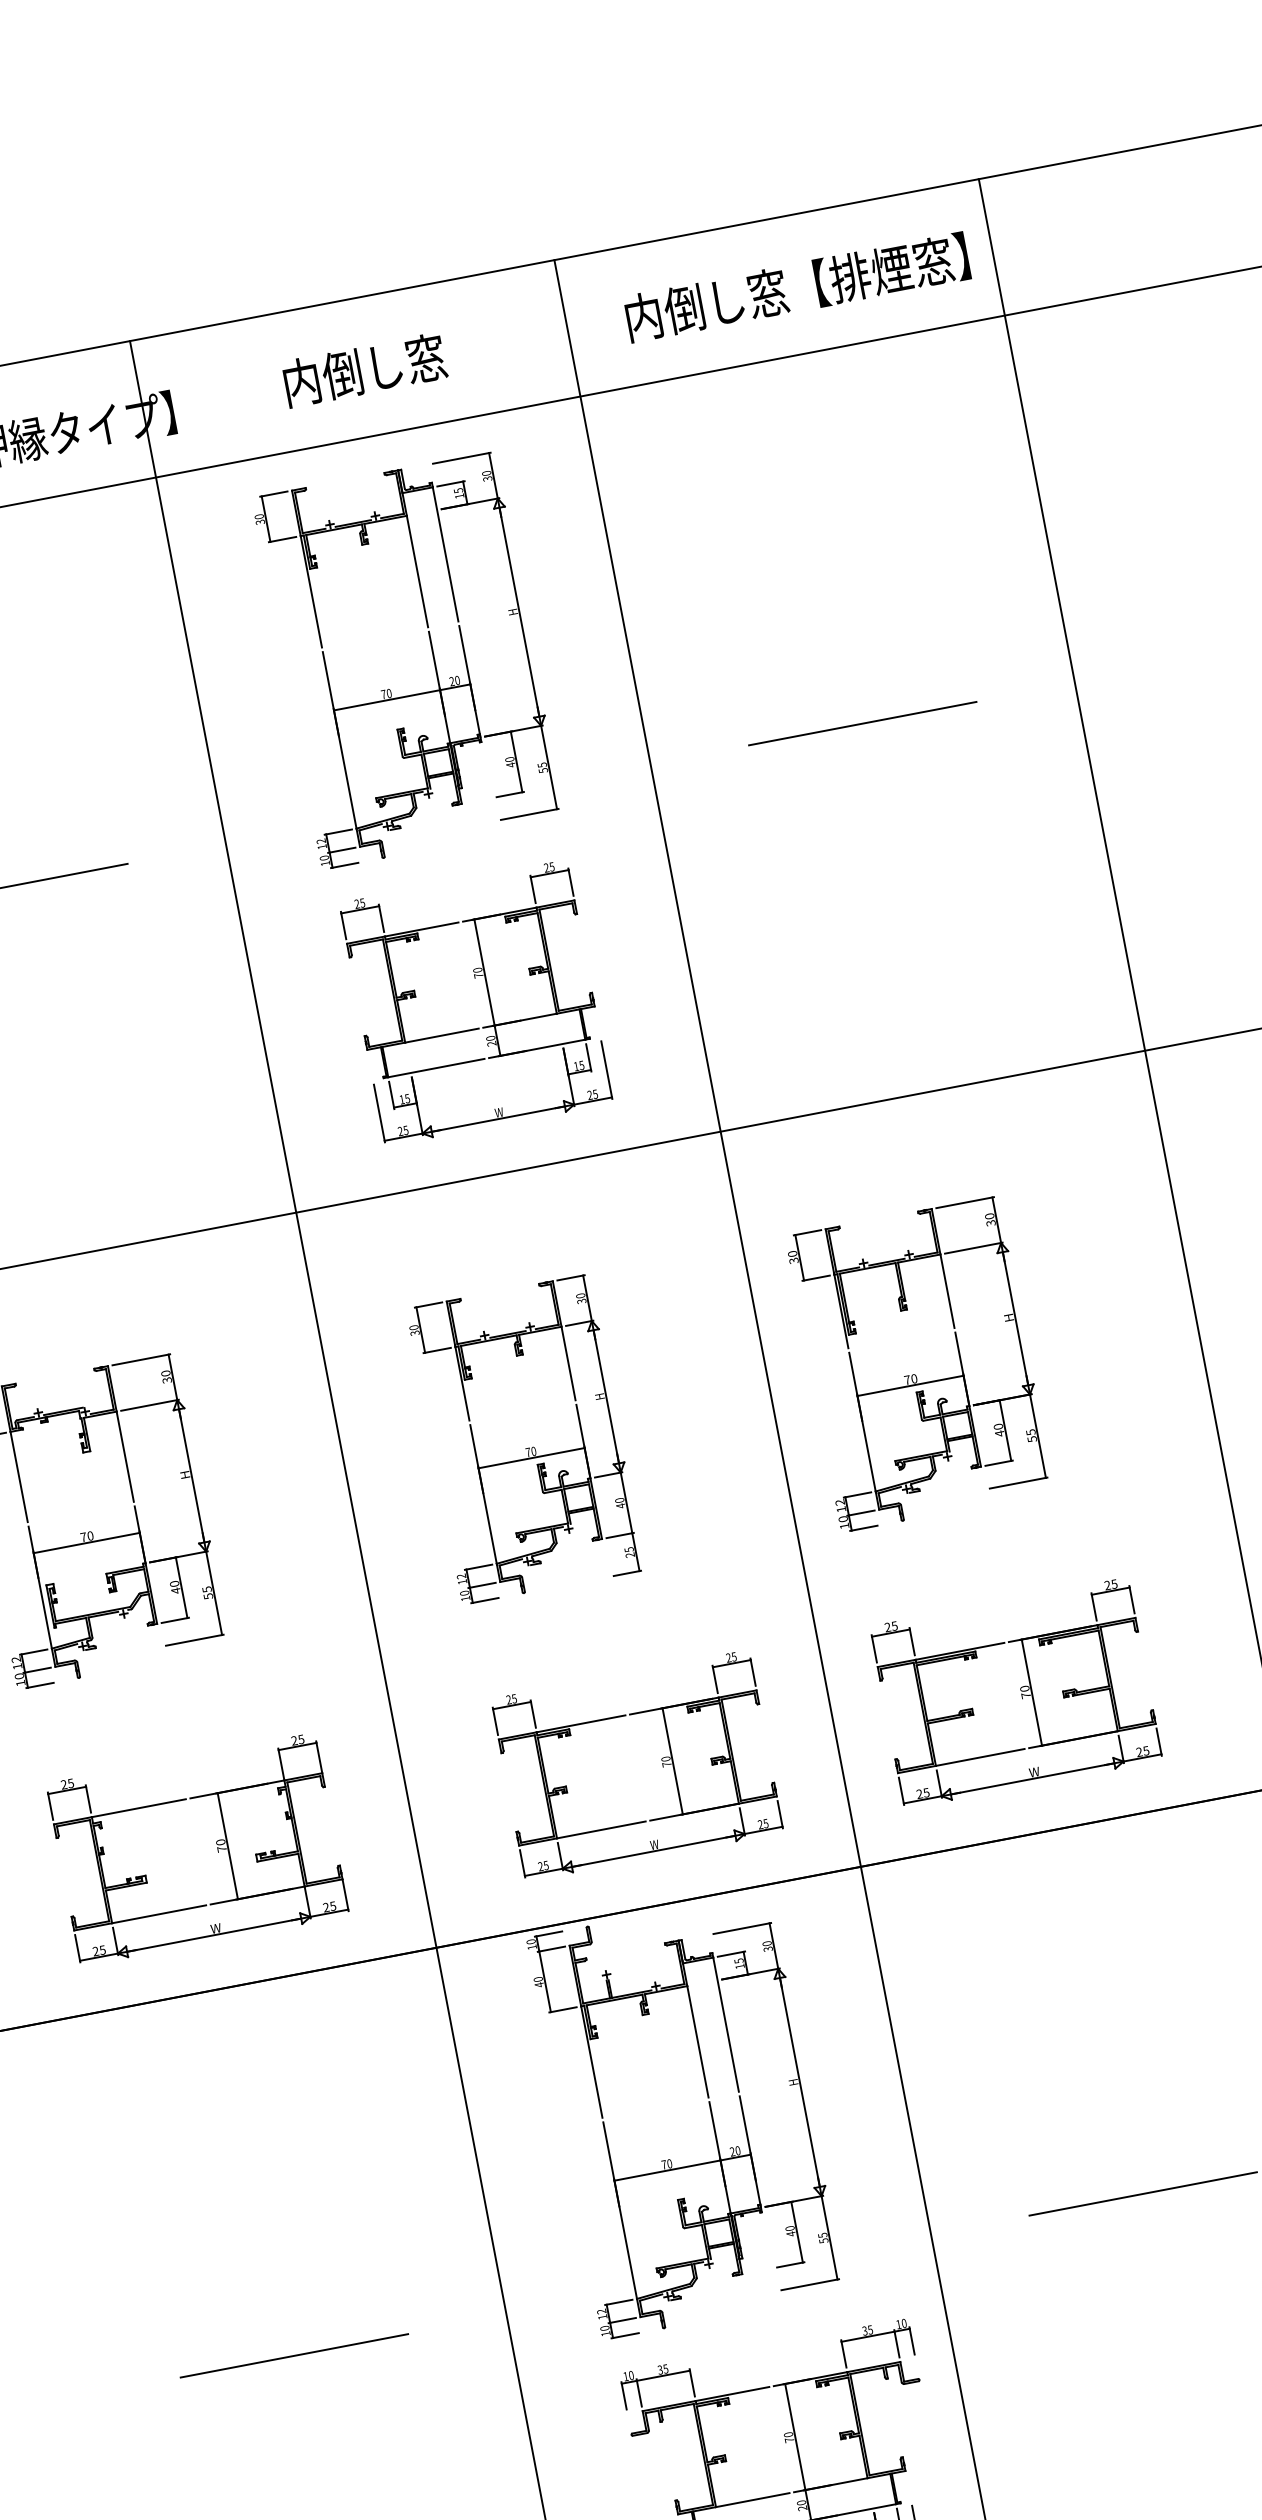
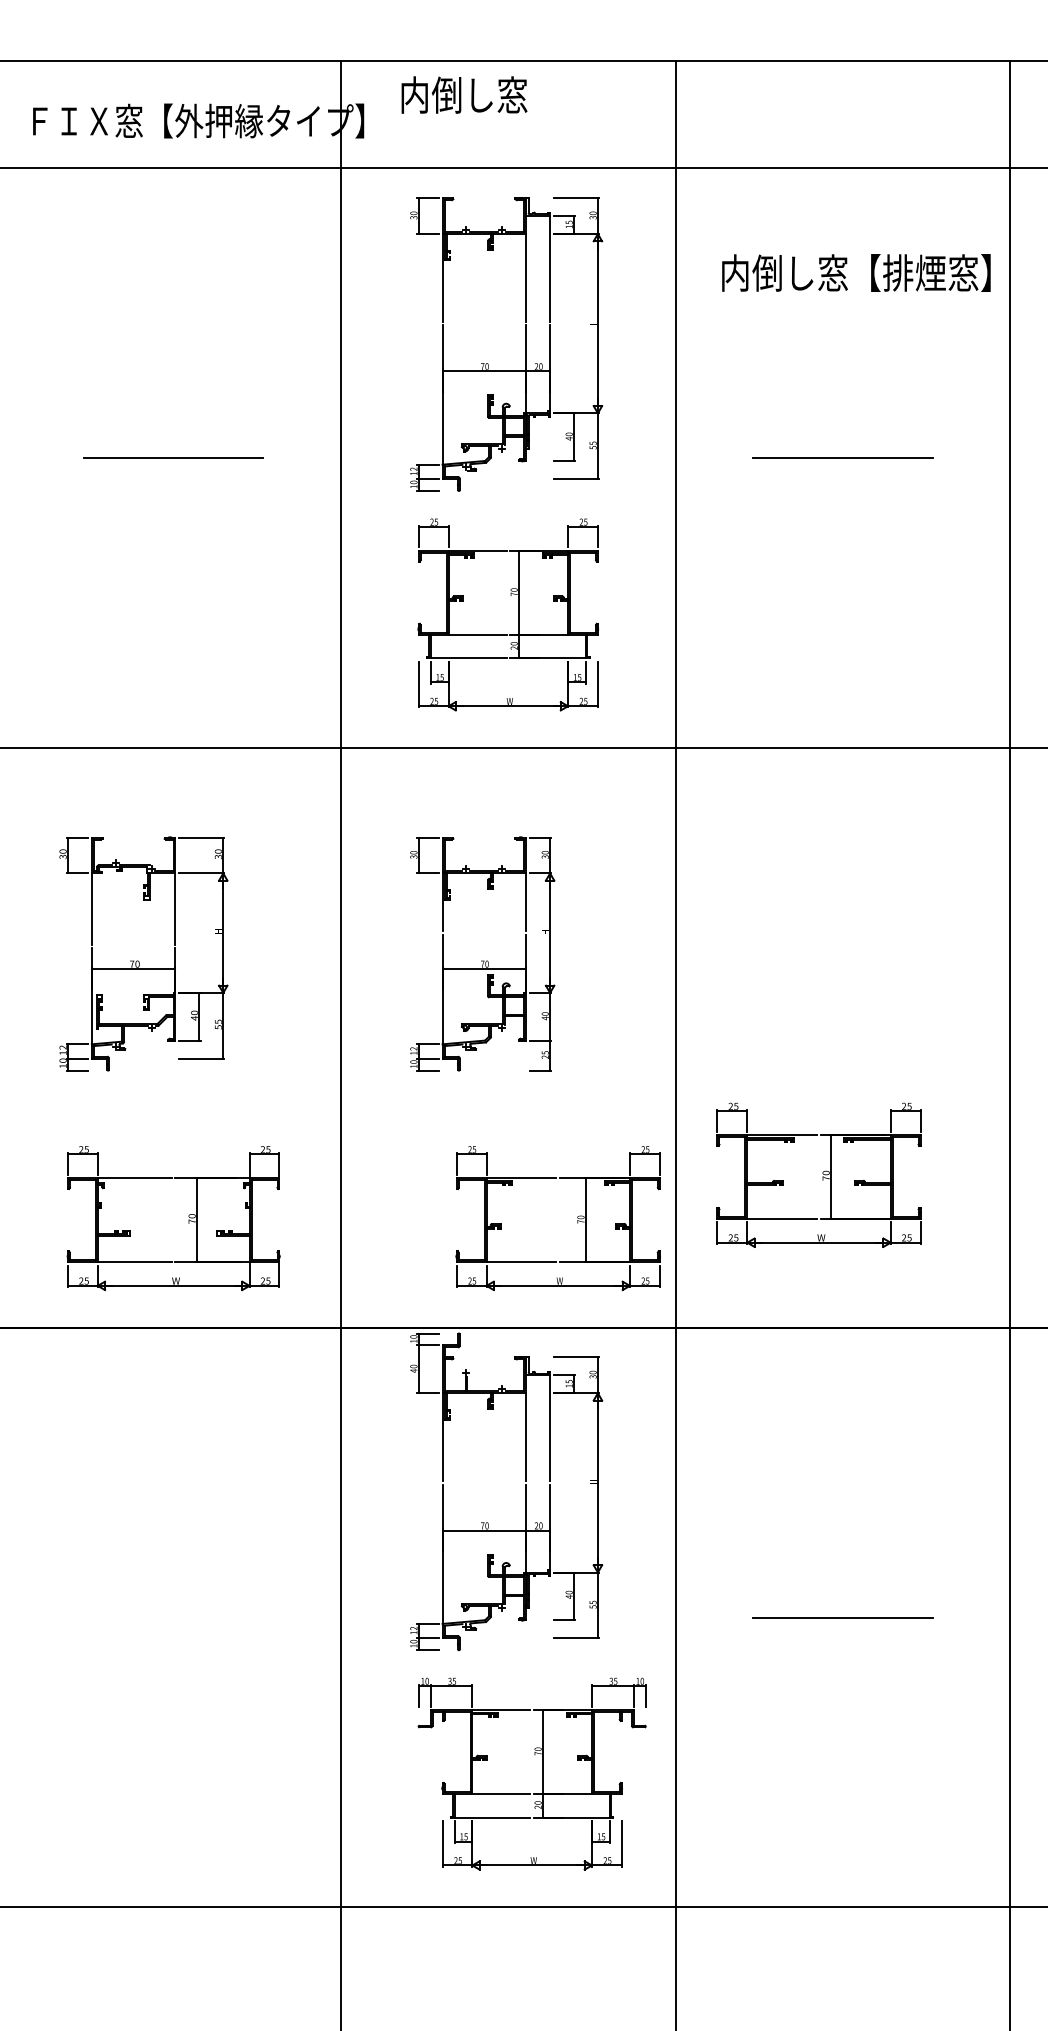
text: (797, 286) -> (856, 272), moved
text: (364, 369) -> (464, 94), moved
part: (913, 1374) -> (787, 960), removed
part: (1015, 1692) -> (818, 1174), moved
part: (661, 1761) -> (577, 1218), moved
line: (294, 2355) -> (173, 1617), removed

